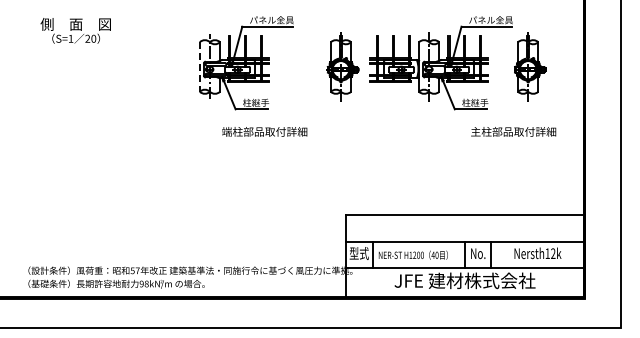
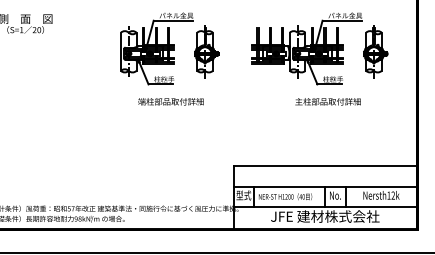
part: (342, 66) -> (206, 51), moved
line: (199, 67) -> (120, 52), dashed -> solid
text: (513, 131) -> (327, 101), moved

